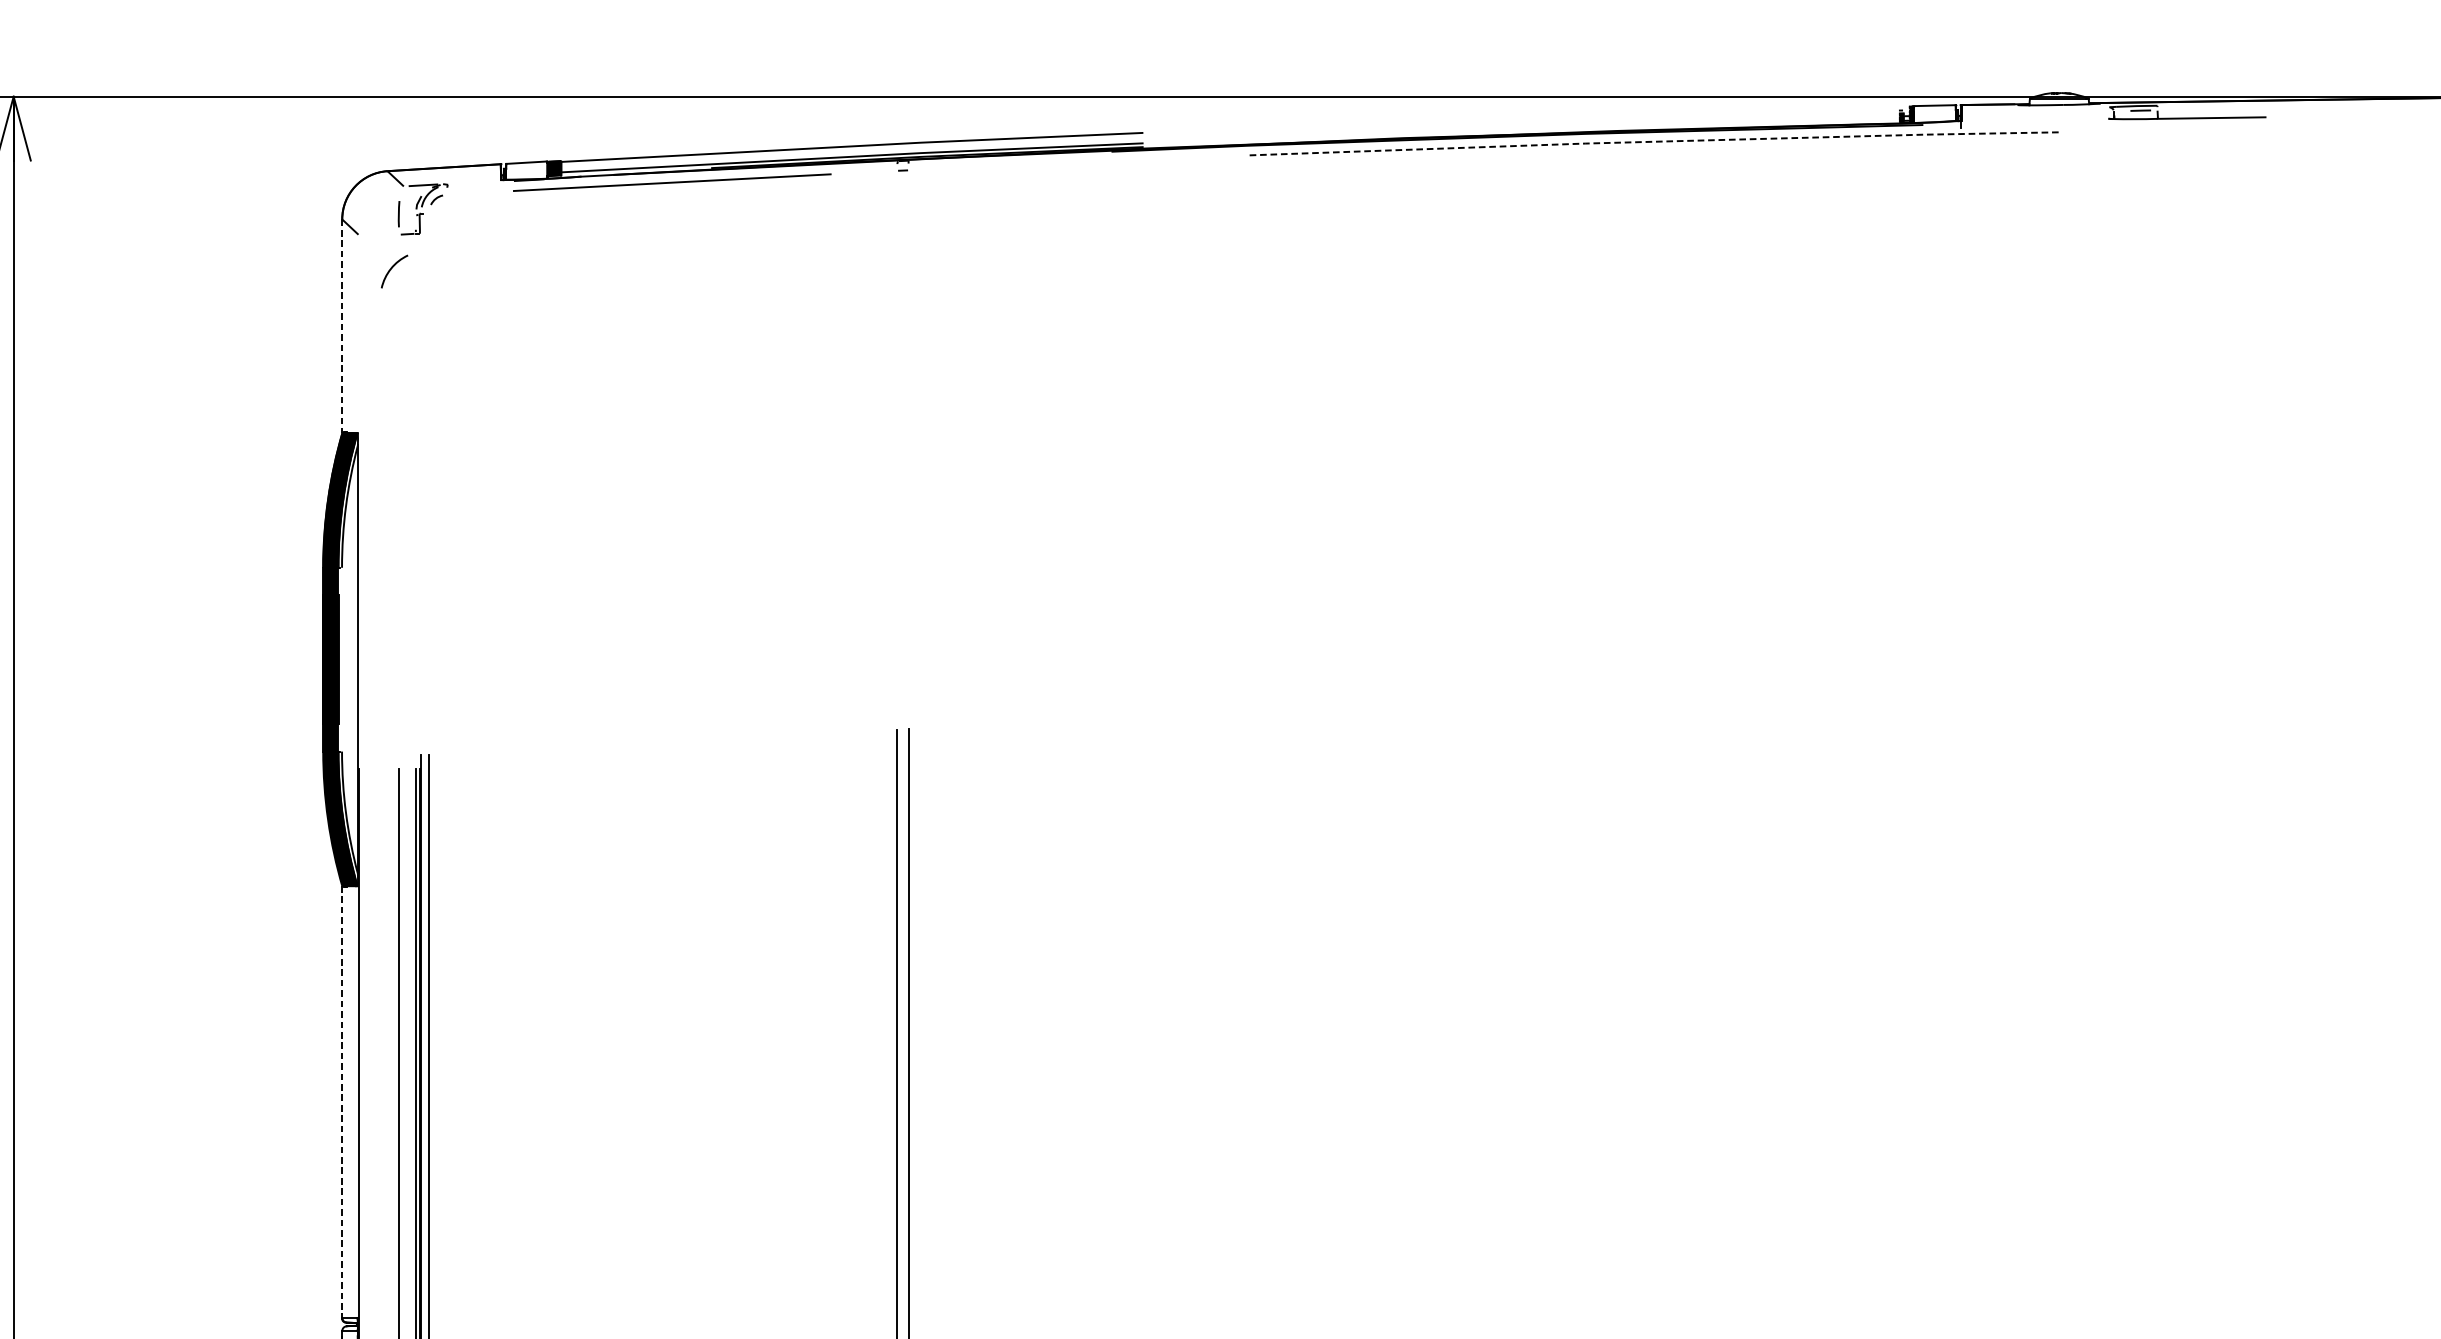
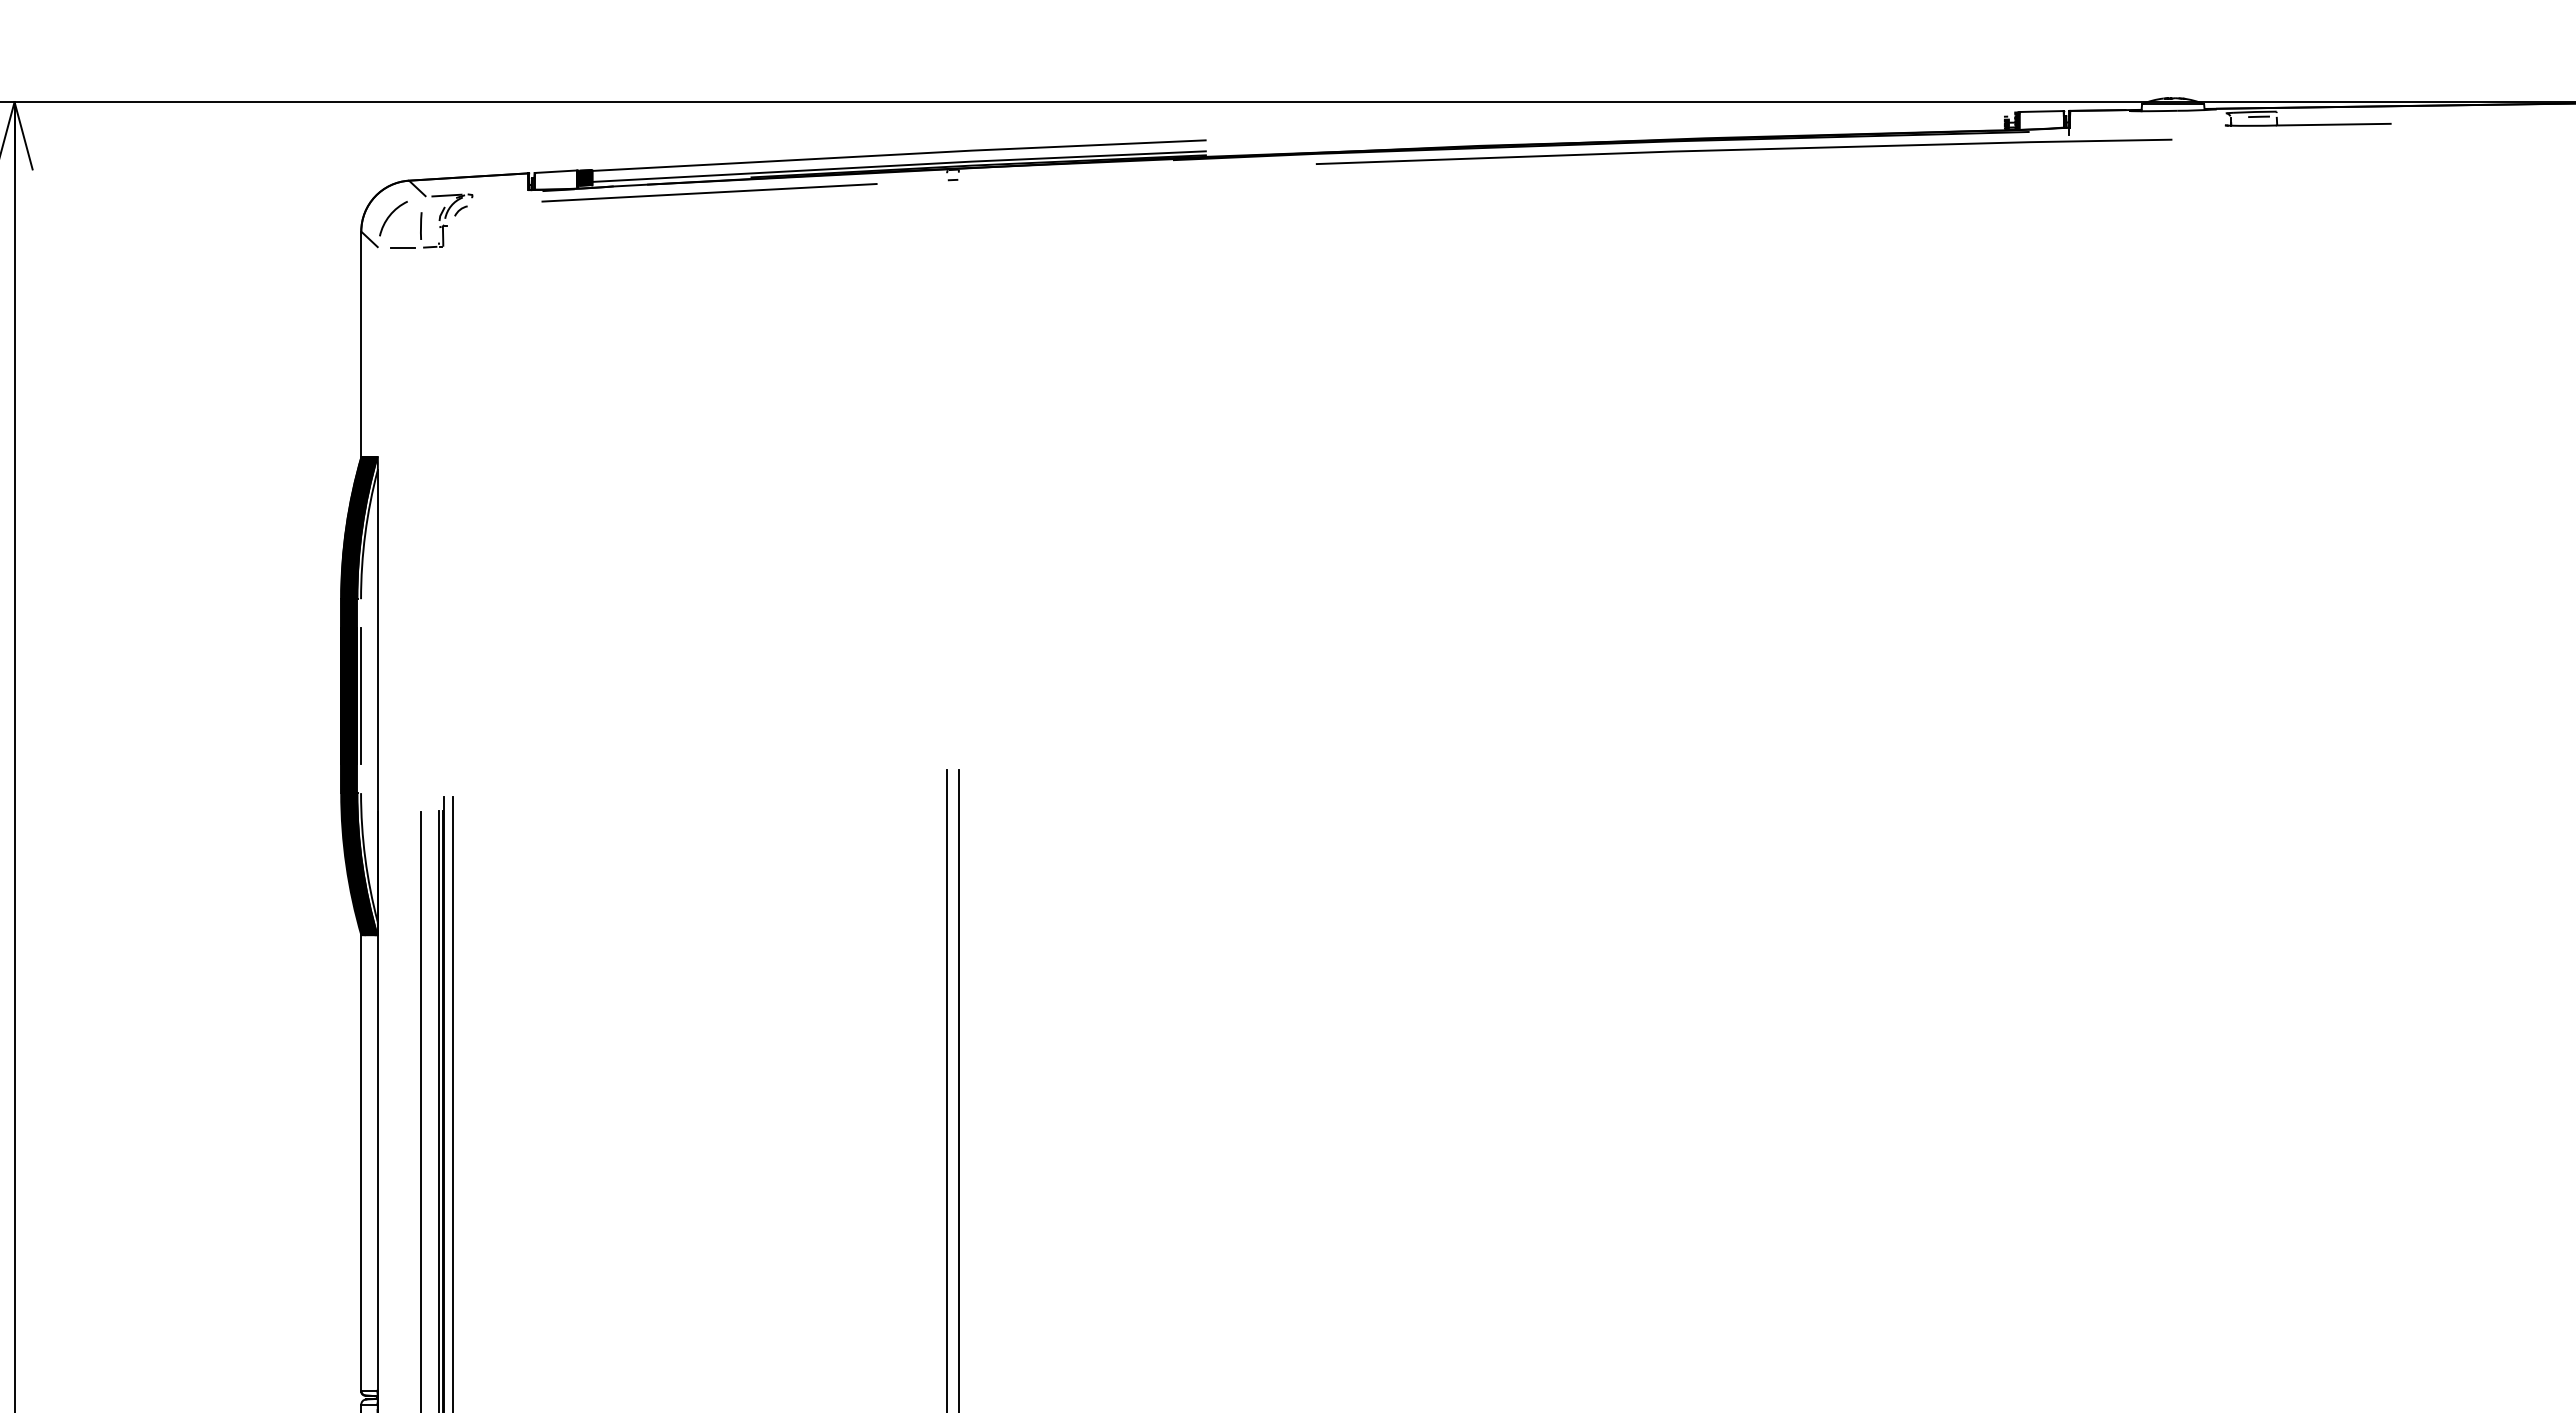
line: (1652, 141) -> (1743, 149), dashed -> solid
line: (381, 234) -> (402, 247), added
arc: (392, 268) -> (391, 215), moved
line: (342, 326) -> (361, 344), dashed -> solid
line: (342, 660) -> (361, 696), added
line: (342, 1101) -> (361, 1162), dashed -> solid

